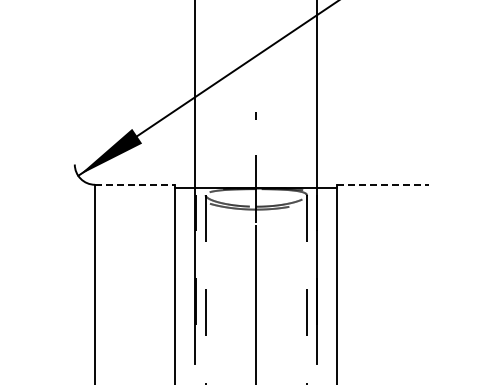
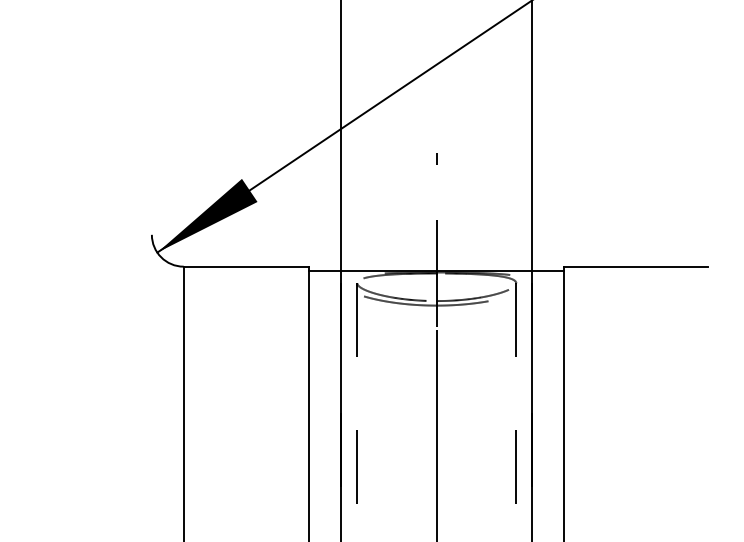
line: (135, 184) -> (247, 266), dashed -> solid
line: (383, 184) -> (636, 266), dashed -> solid

